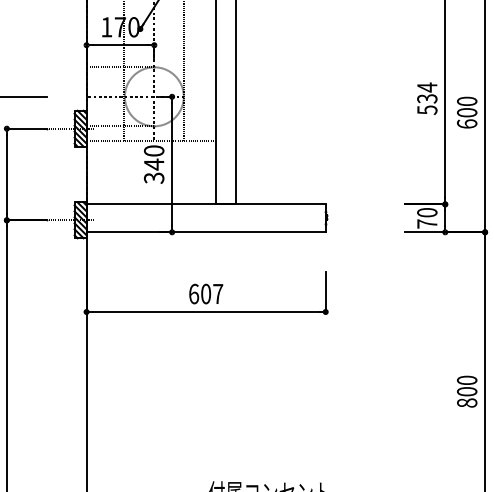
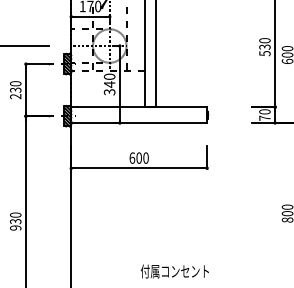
text: (426, 87) -> (264, 40), 534 -> 530
text: (217, 292) -> (145, 157), 607 -> 600

